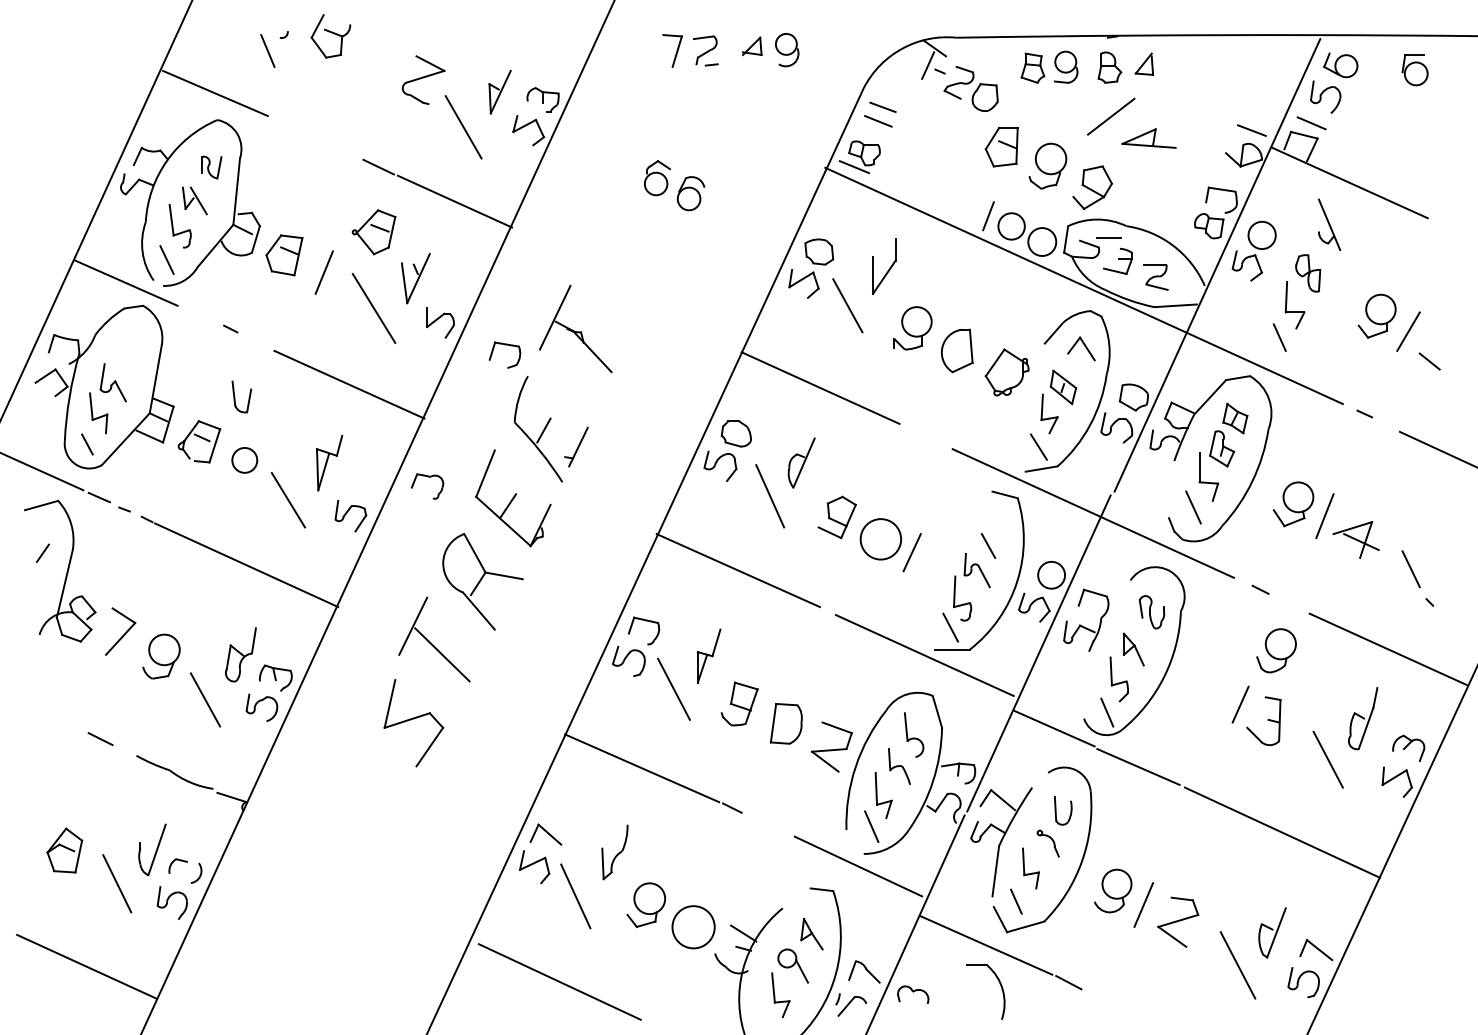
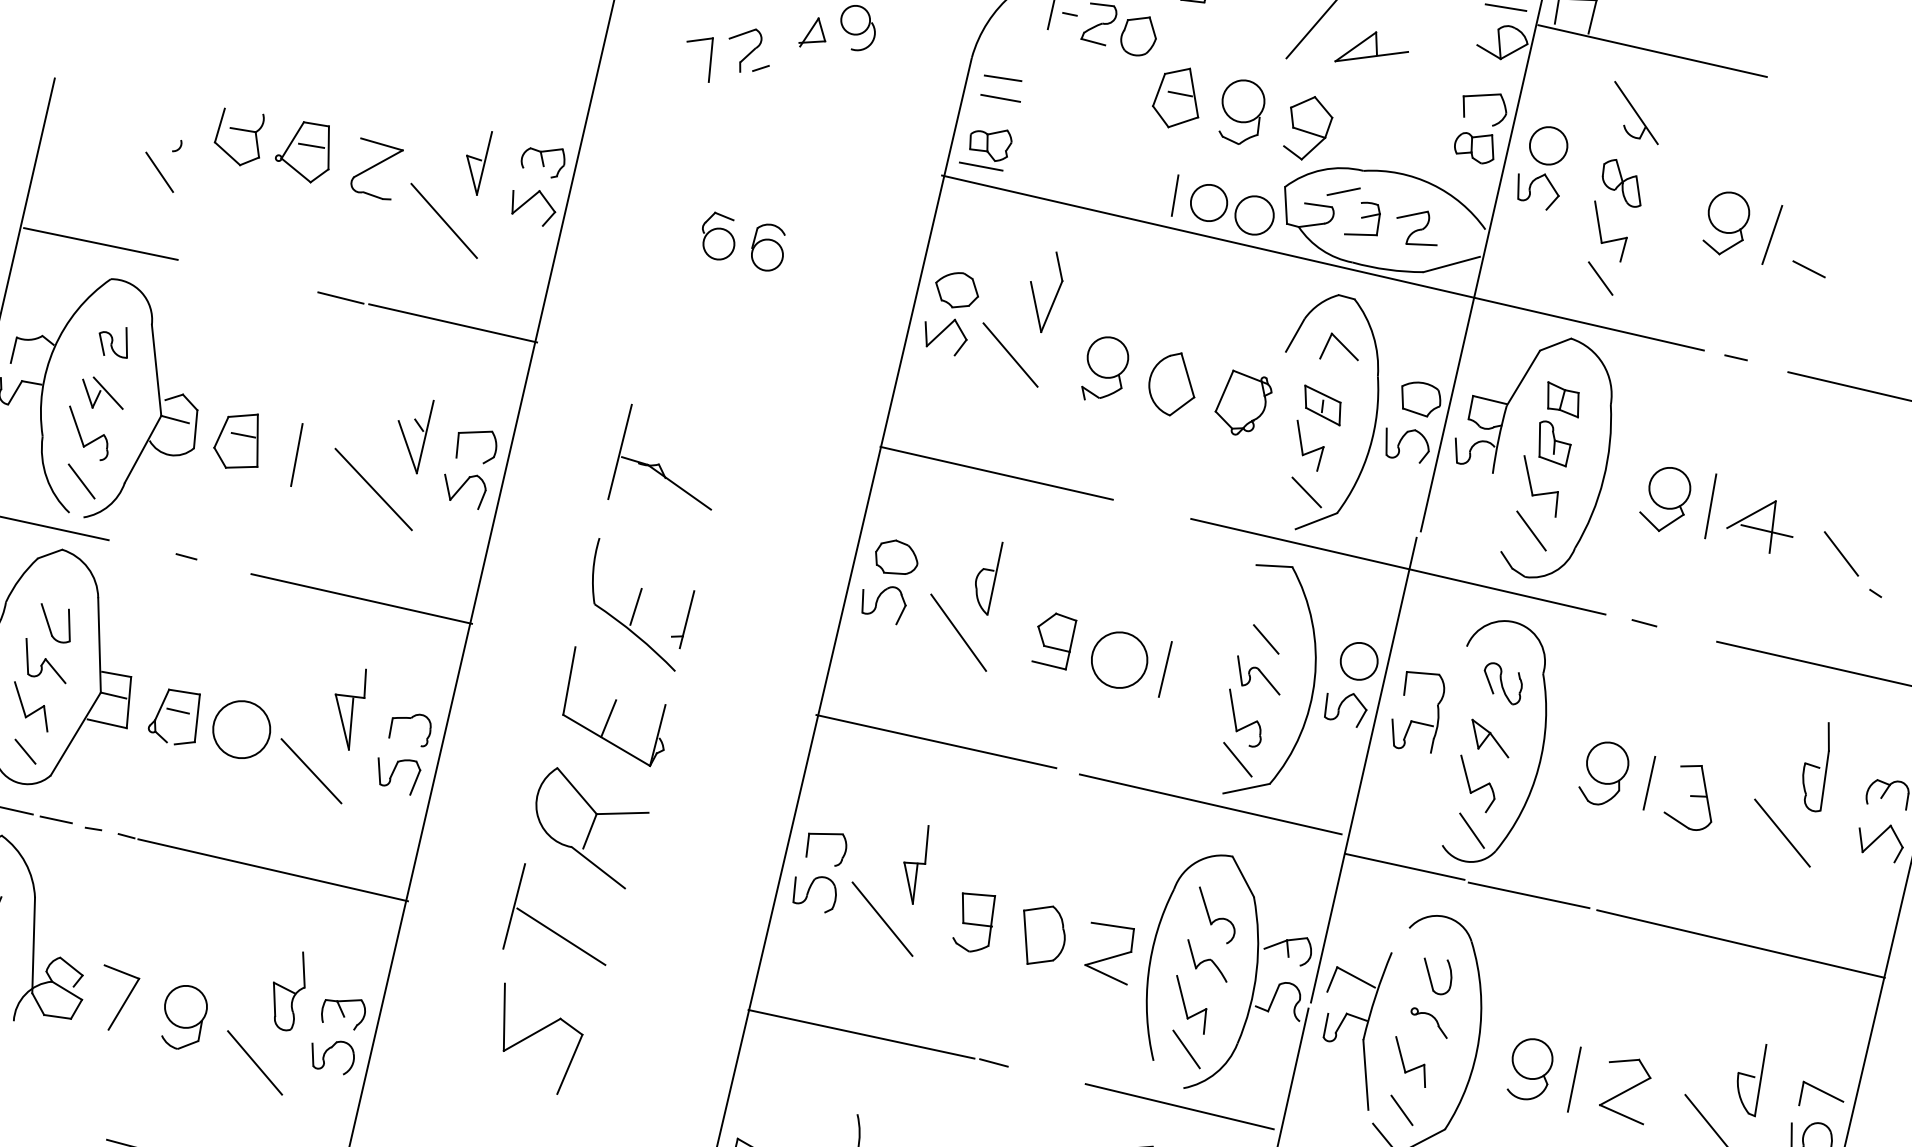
part: (373, 232) -> (303, 153), moved
part: (504, 345) -> (472, 434), moved
part: (241, 396) -> (57, 621), moved
circle: (244, 460) -> (241, 729), size x1.67
part: (427, 477) -> (407, 719), moved
part: (1276, 650) -> (1603, 772), moved

